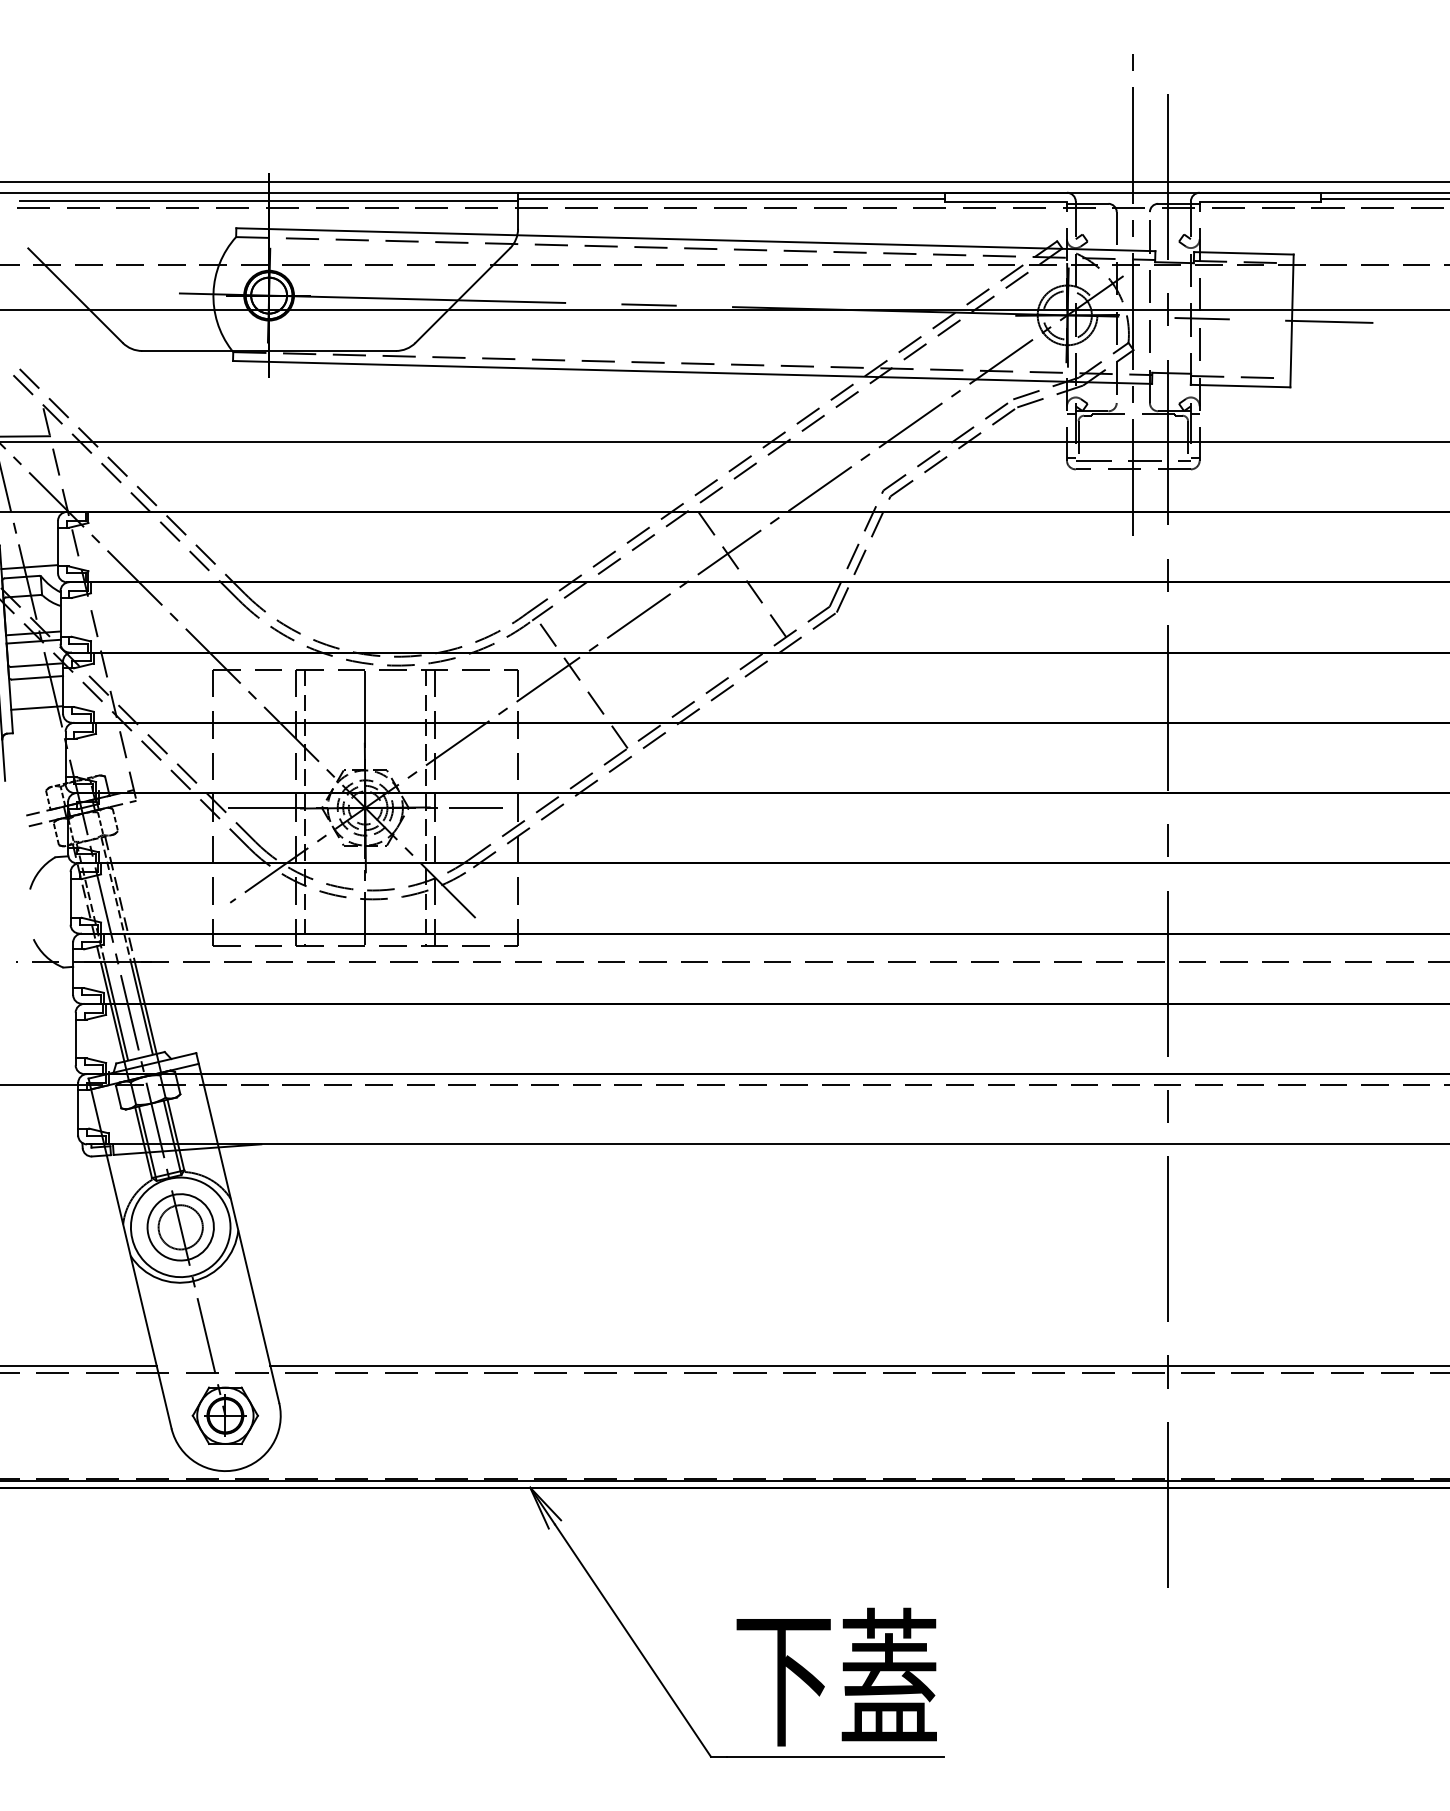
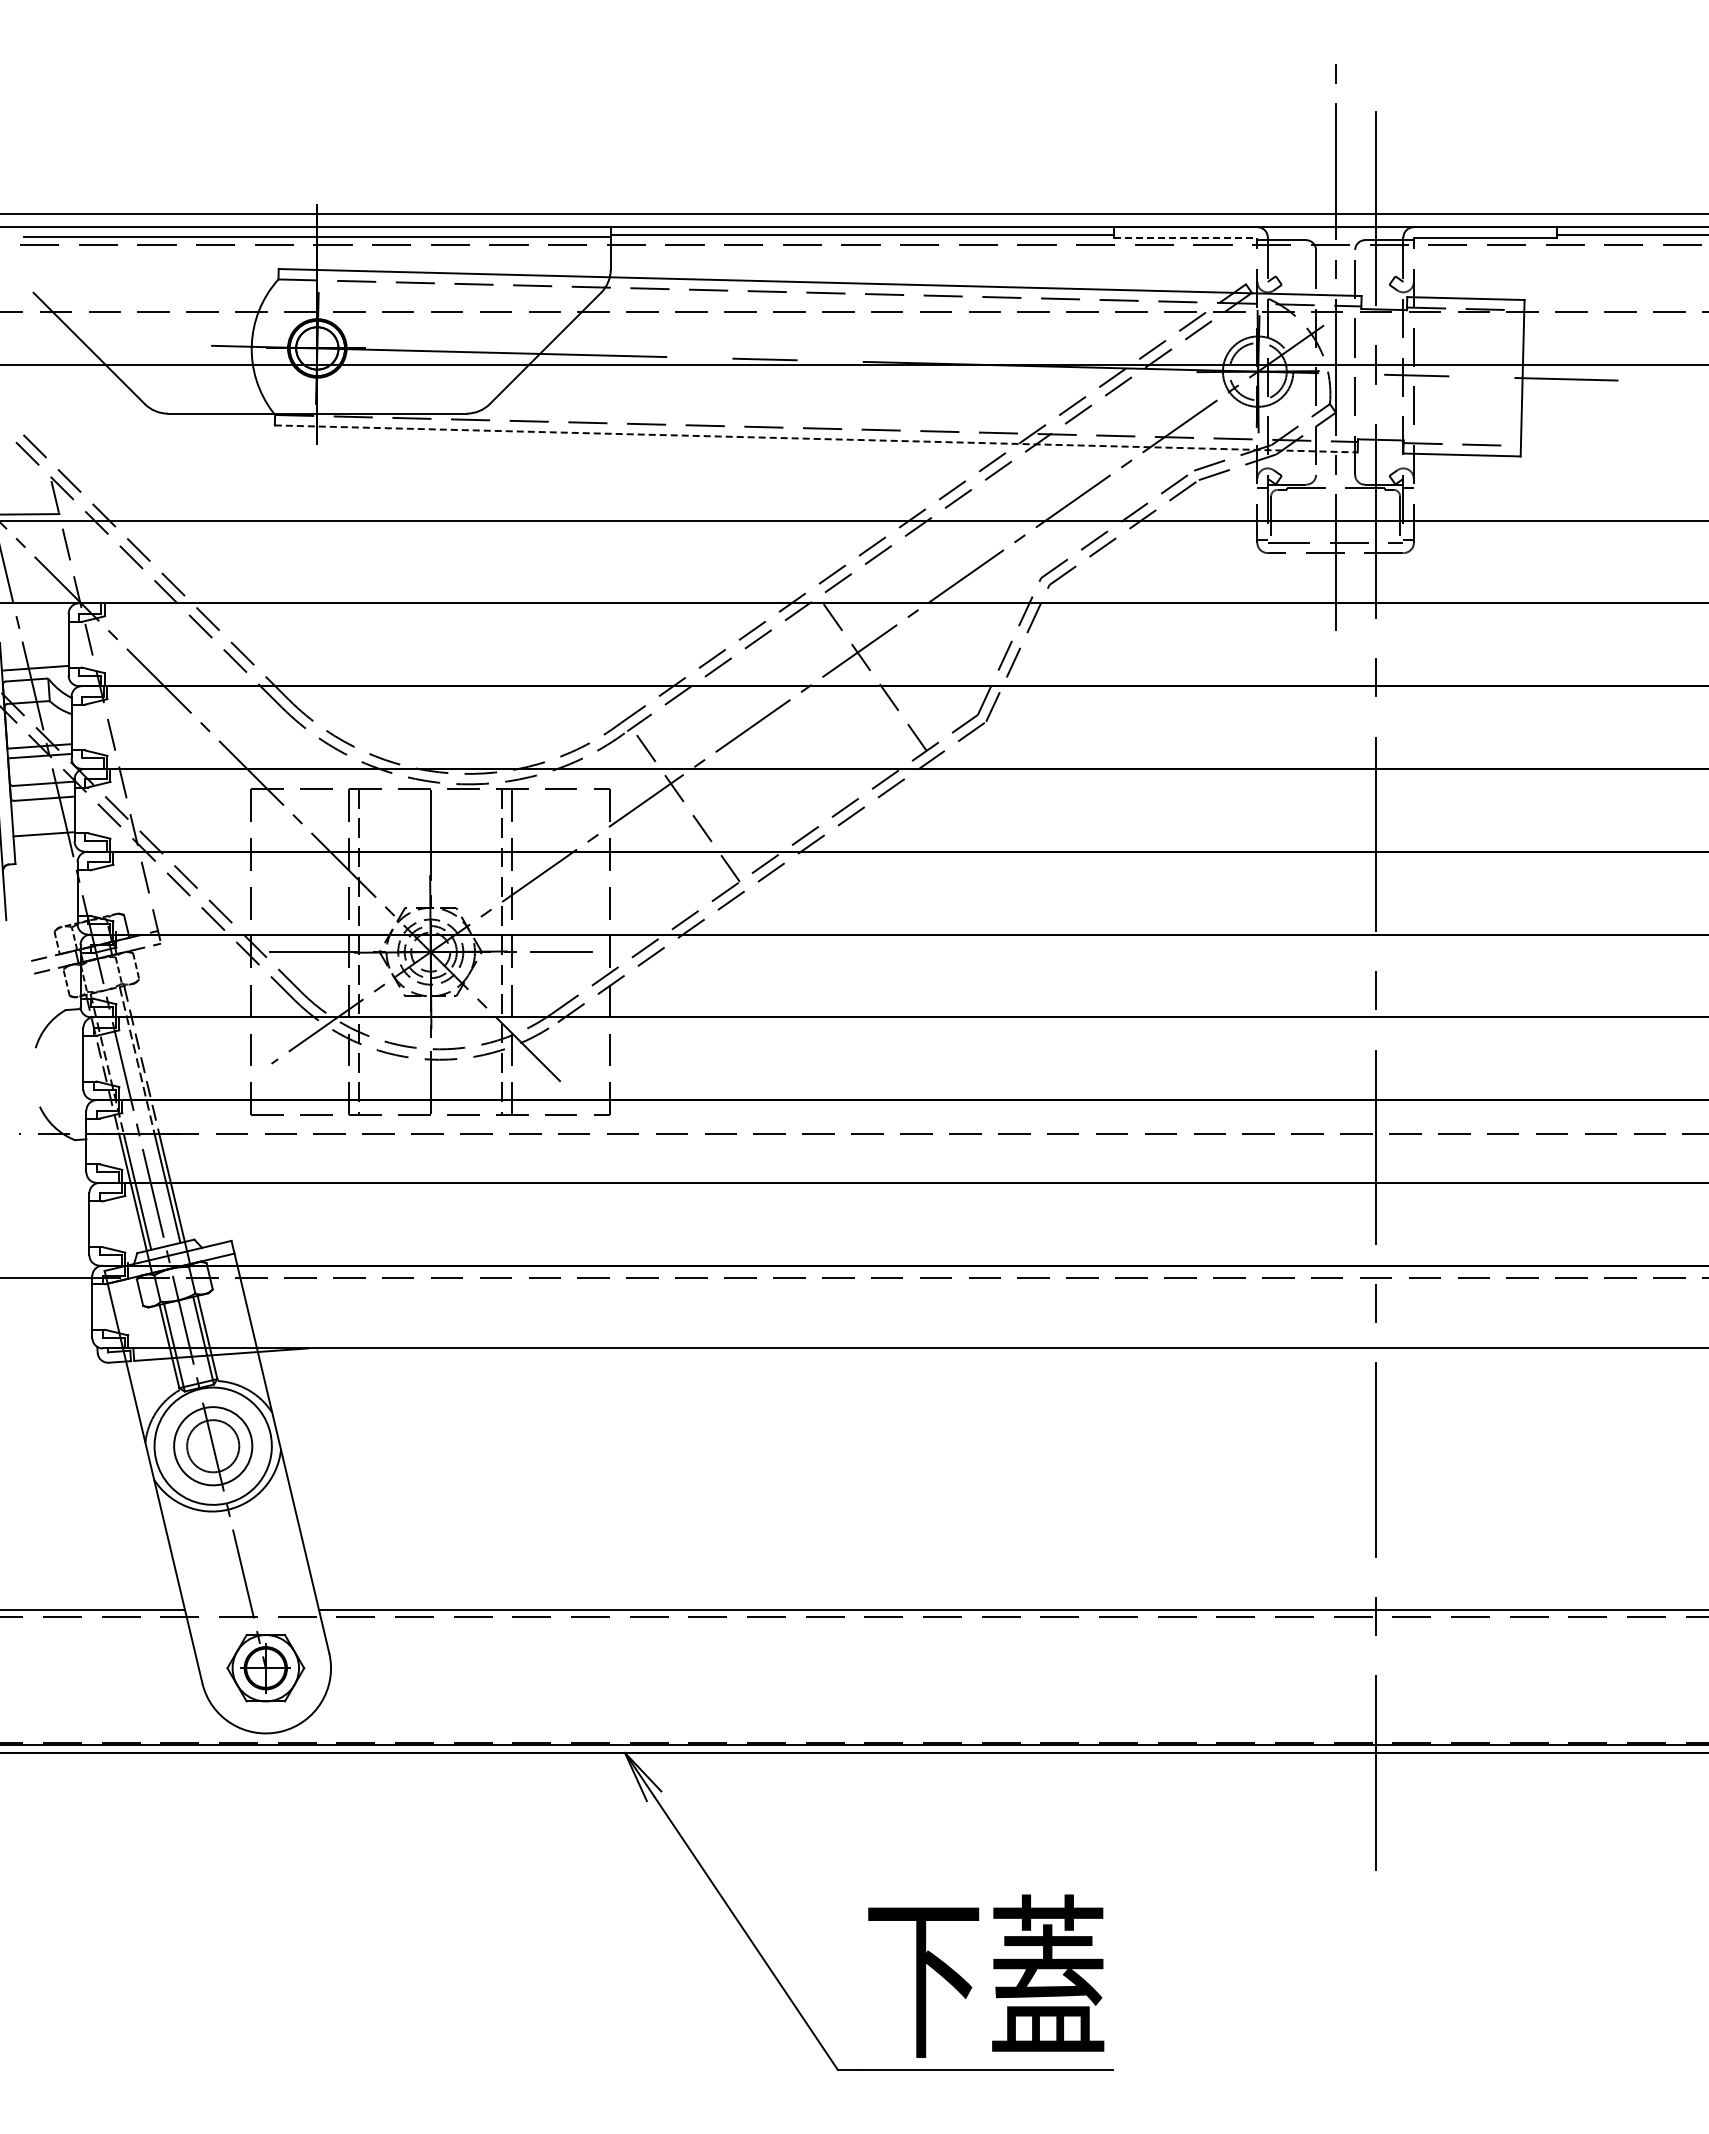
line: (1005, 201) -> (1185, 237), solid -> dashed
line: (692, 372) -> (816, 438), solid -> dashed

